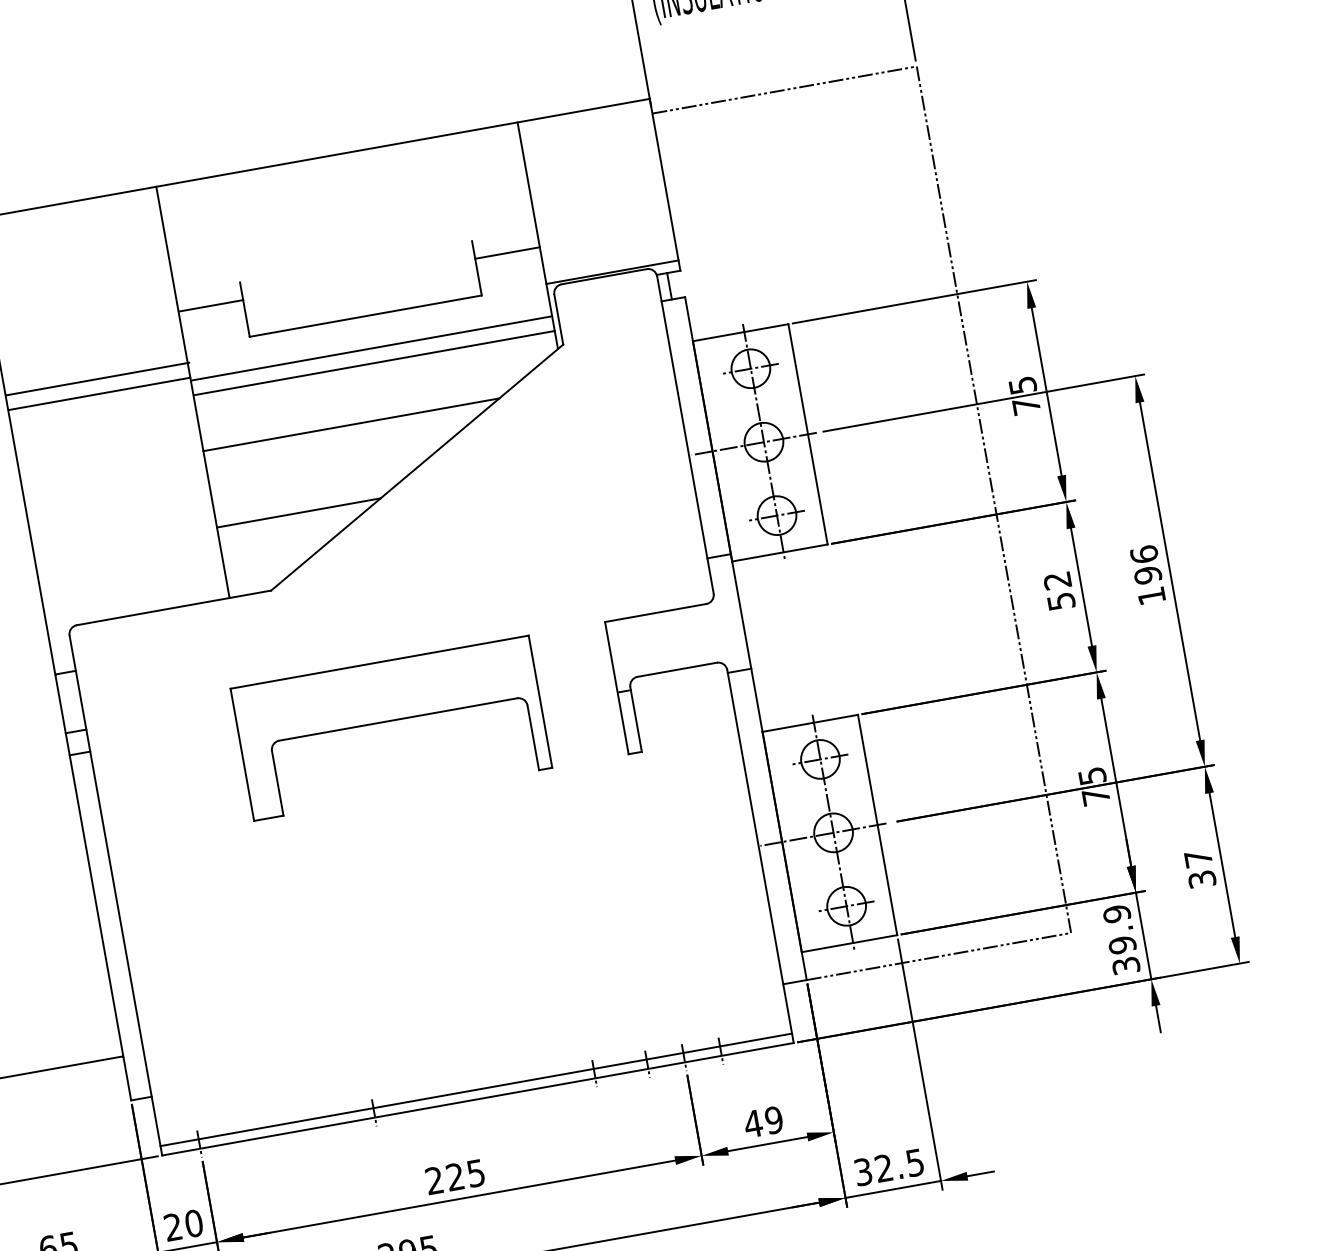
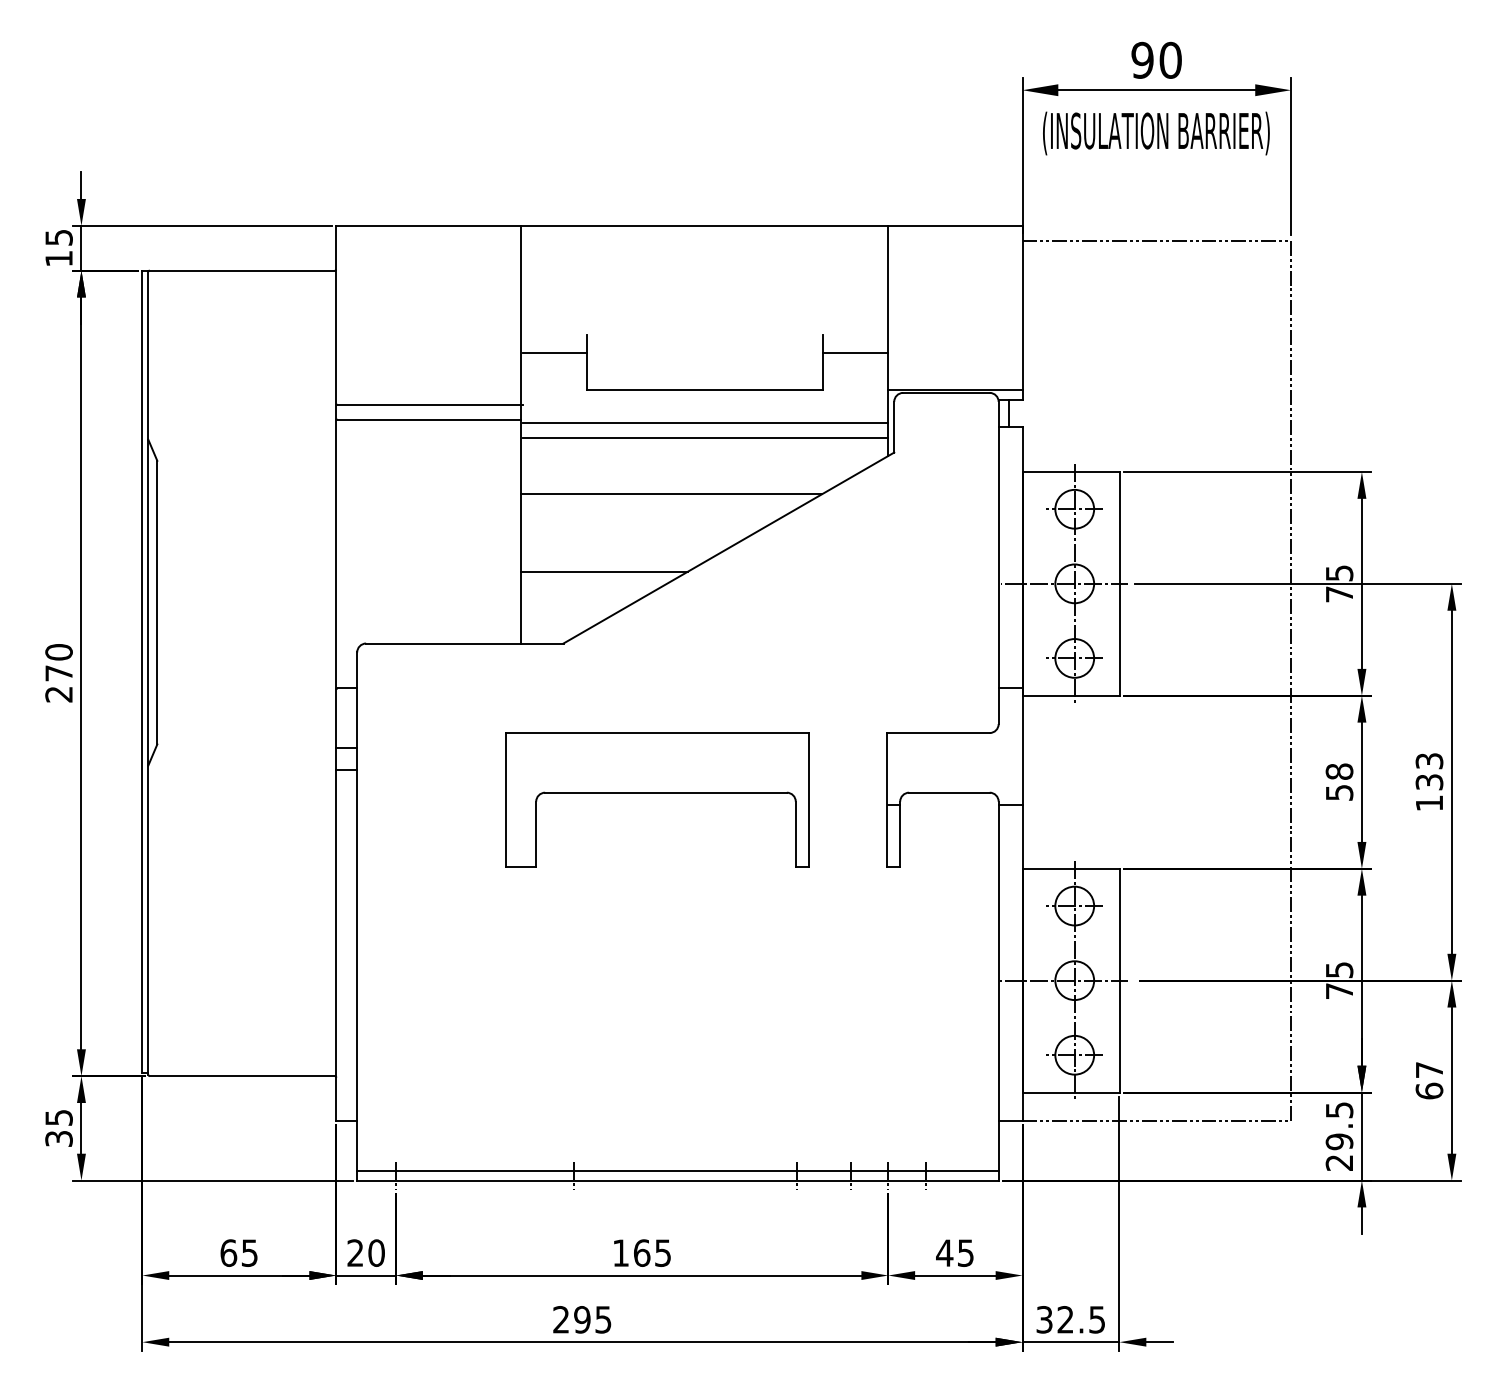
text: (1146, 564) -> (1429, 771), 196 -> 133
text: (1057, 580) -> (1339, 771), 52 -> 58
text: (1202, 878) -> (1429, 1090), 37 -> 67
text: (1121, 939) -> (1339, 1136), 39.9 -> 29.5
text: (773, 1119) -> (965, 1252), 49 -> 45
text: (444, 1178) -> (631, 1252), 225 -> 165

